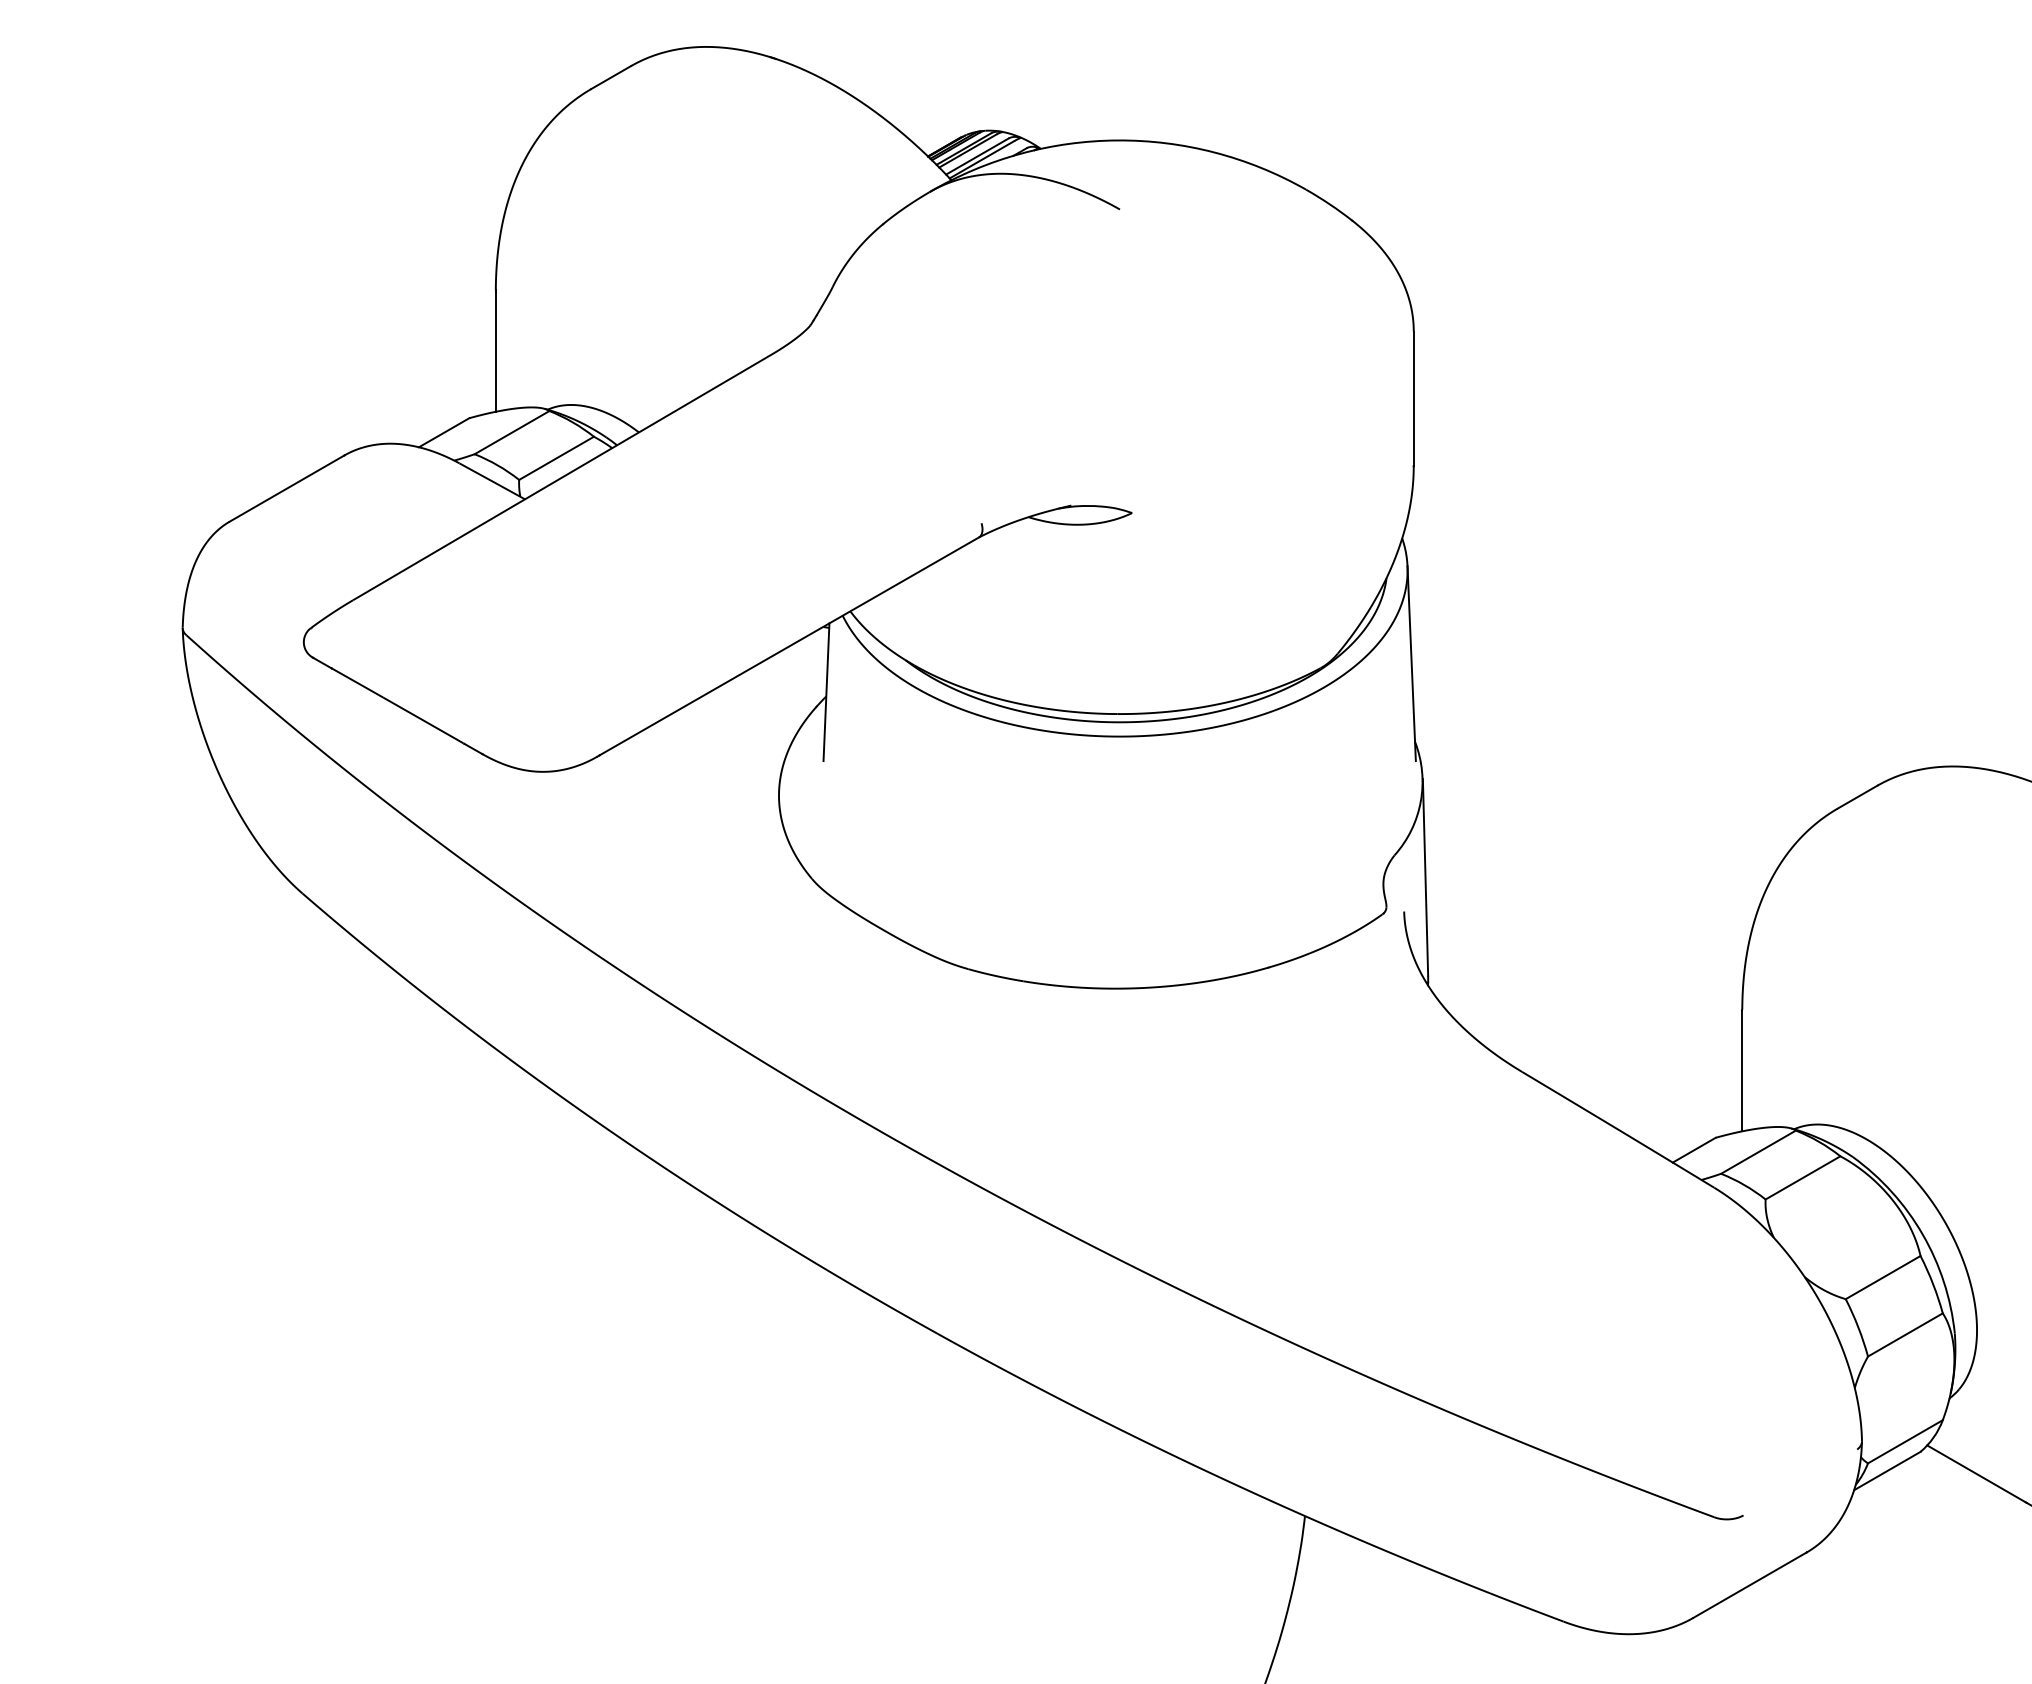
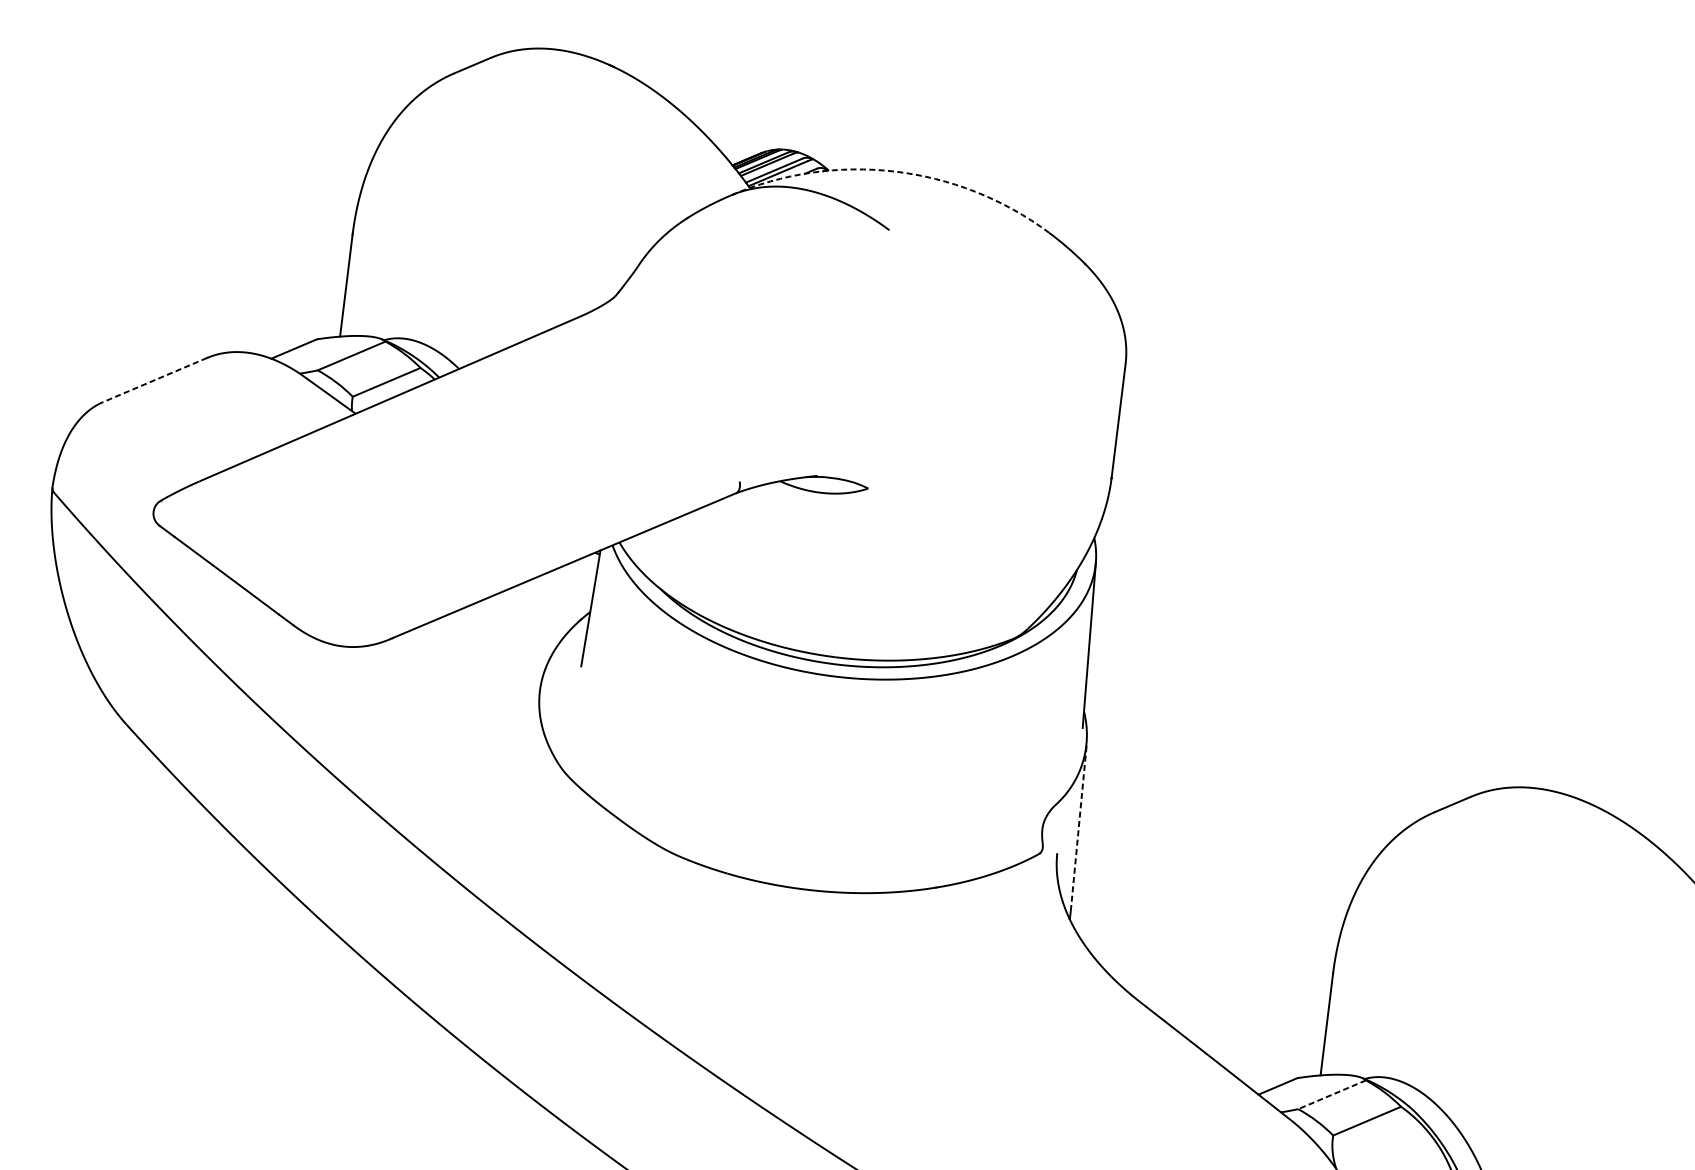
arc: (1117, 140) -> (894, 171), solid -> dashed
line: (286, 488) -> (154, 379), solid -> dashed
line: (1425, 877) -> (1078, 827), solid -> dashed
line: (1758, 1152) -> (1332, 1095), solid -> dashed

